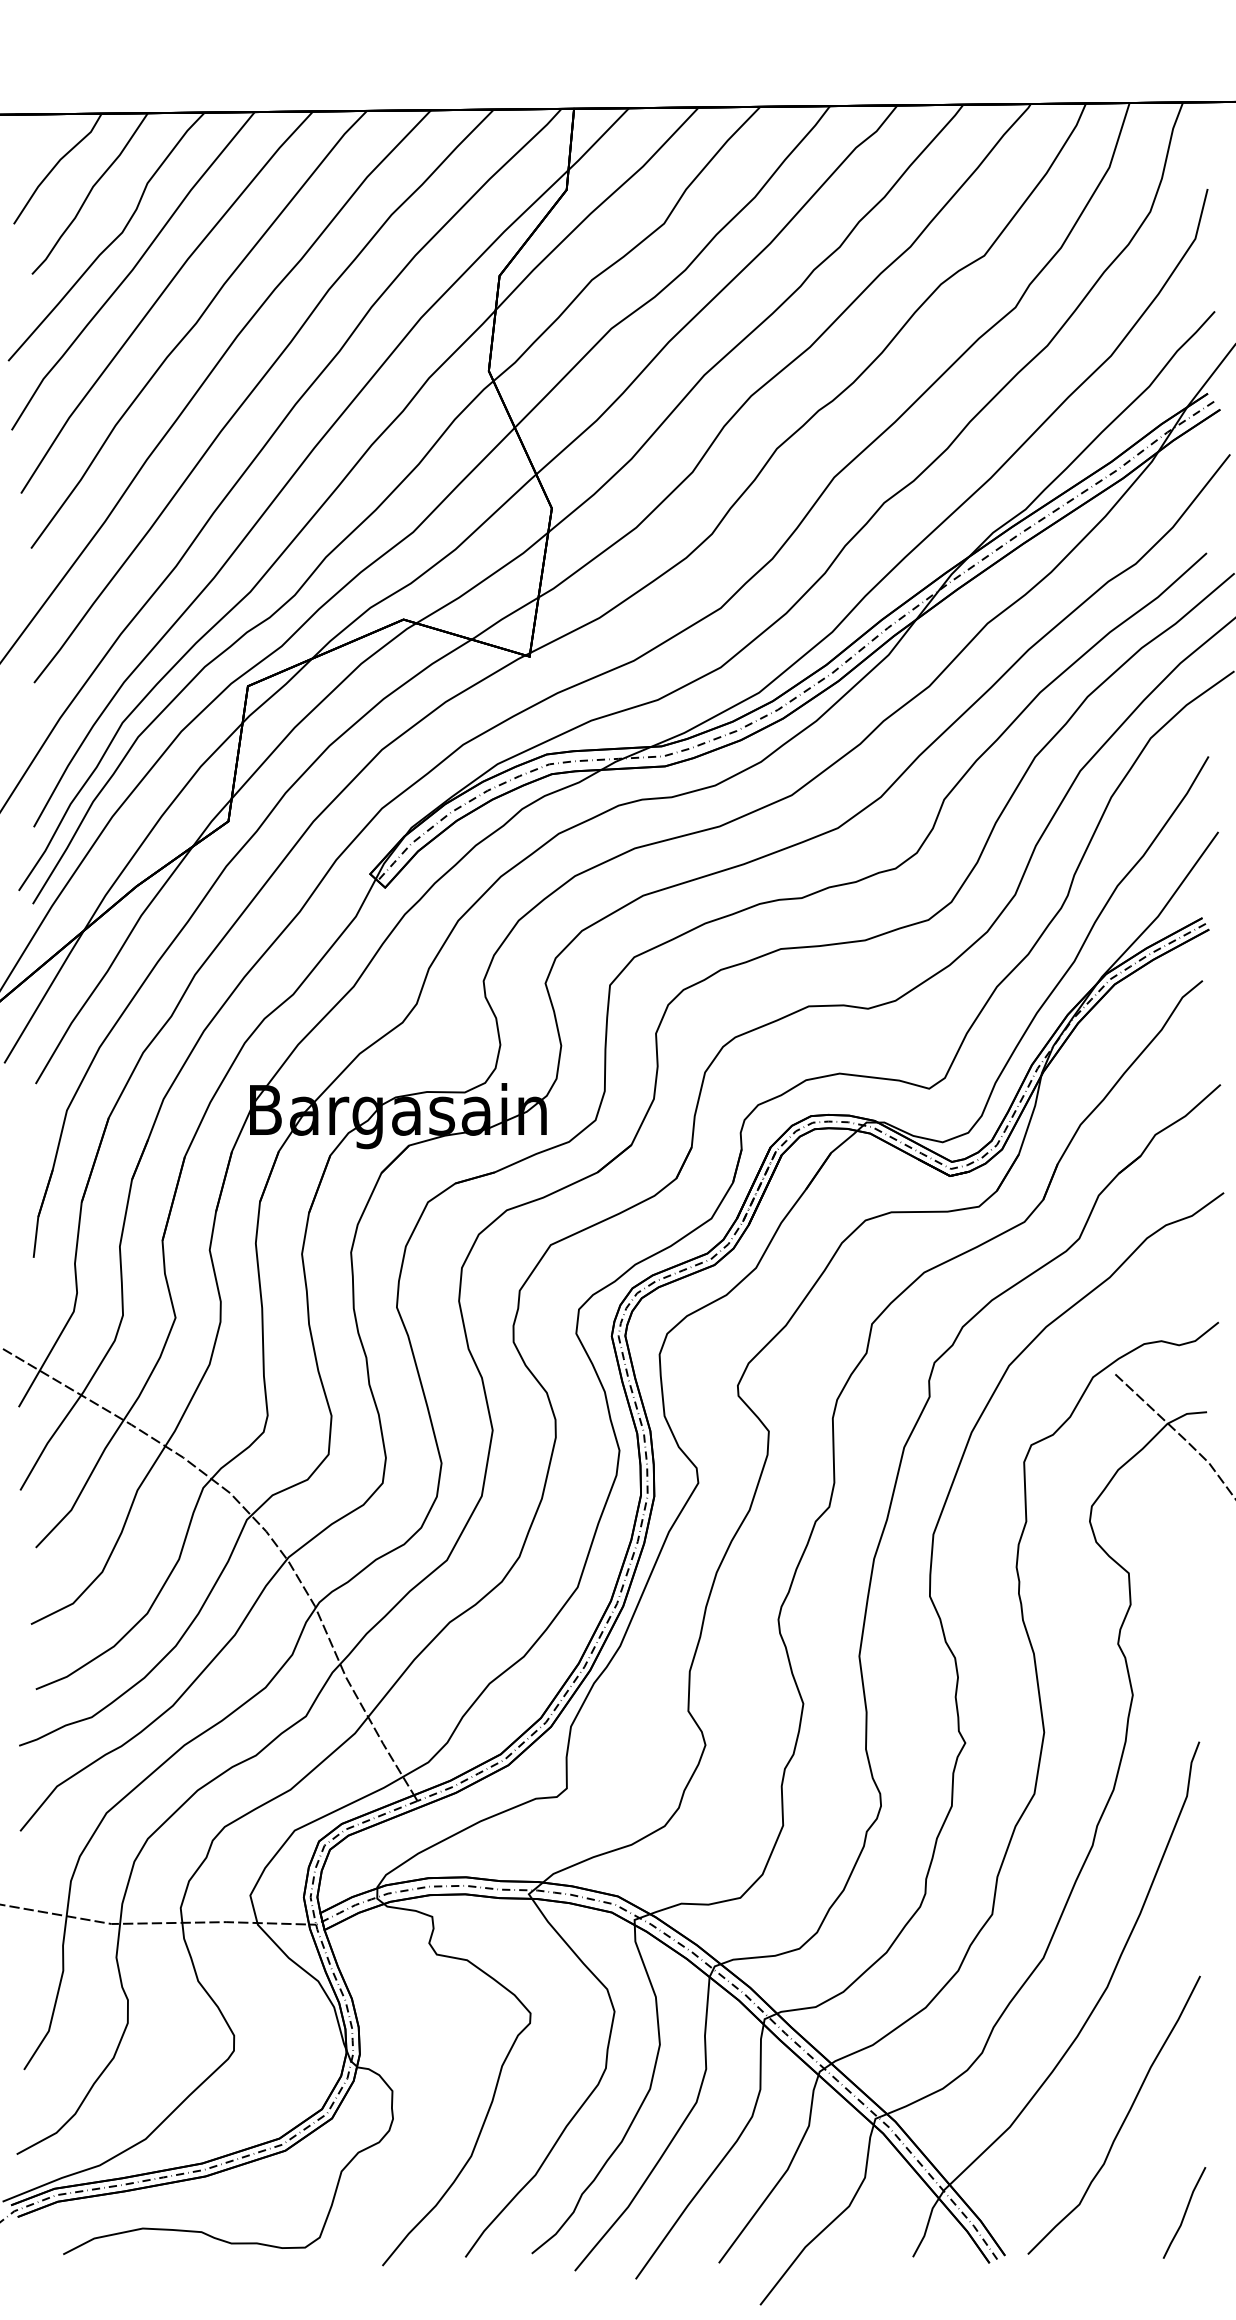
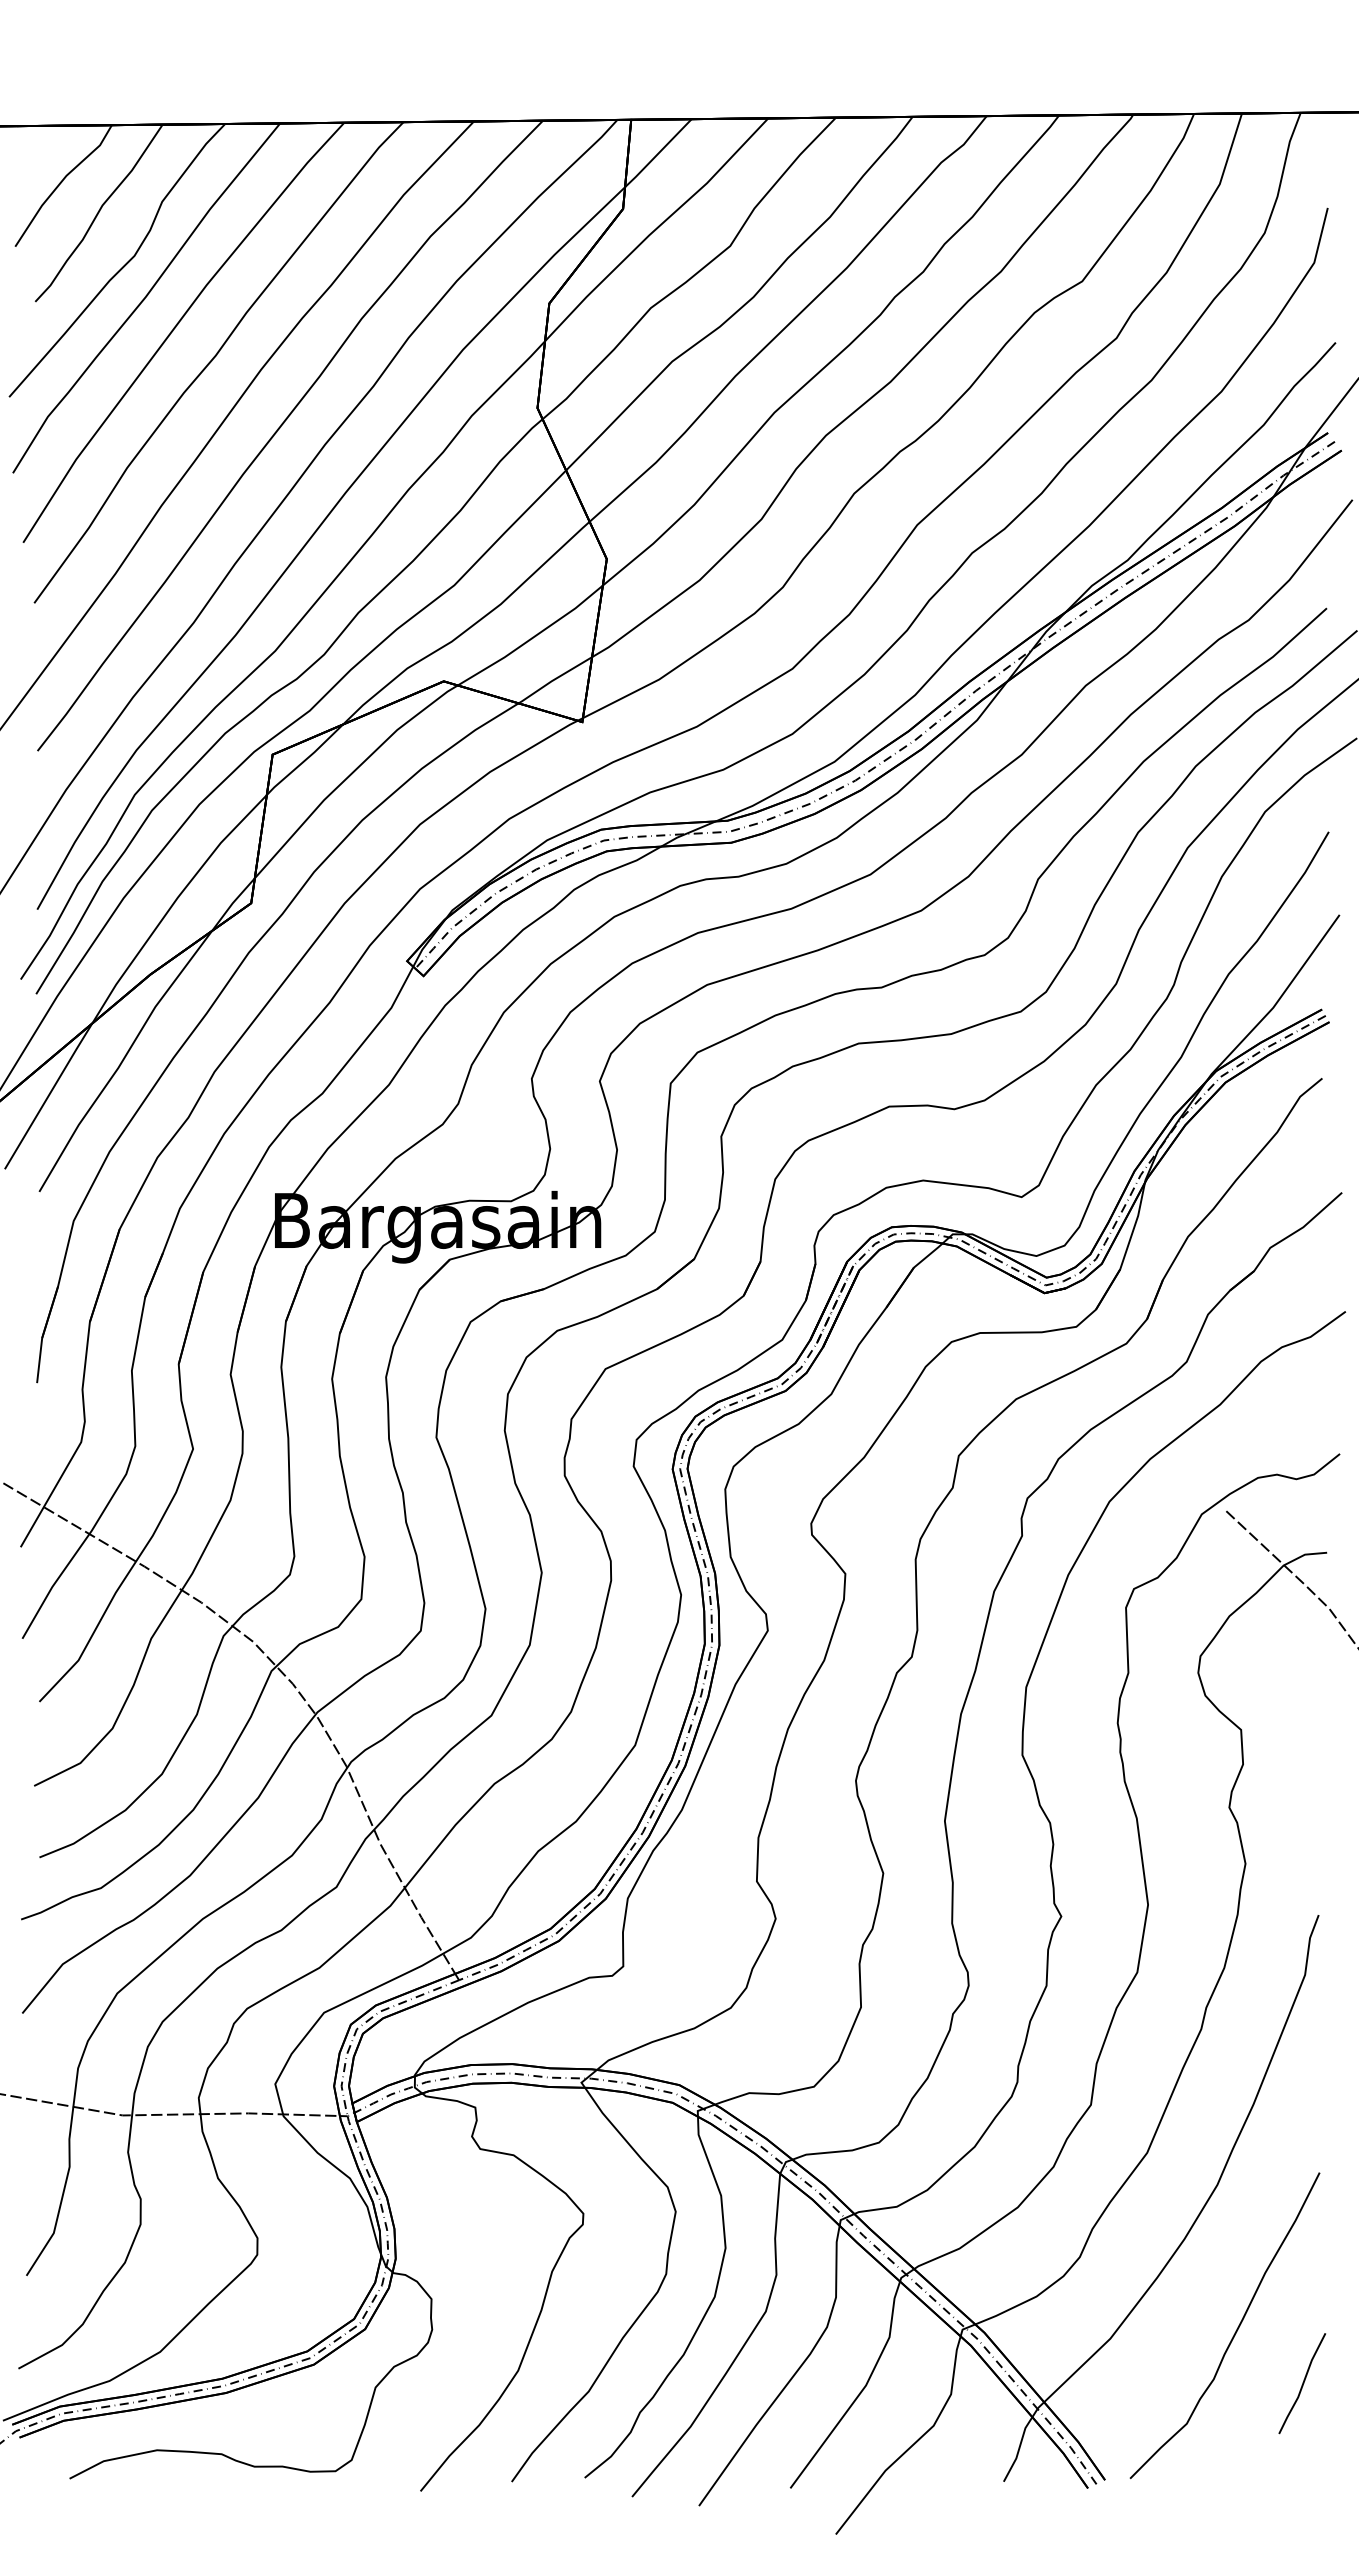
line: (1184, 2212) -> (1302, 2383), moved

